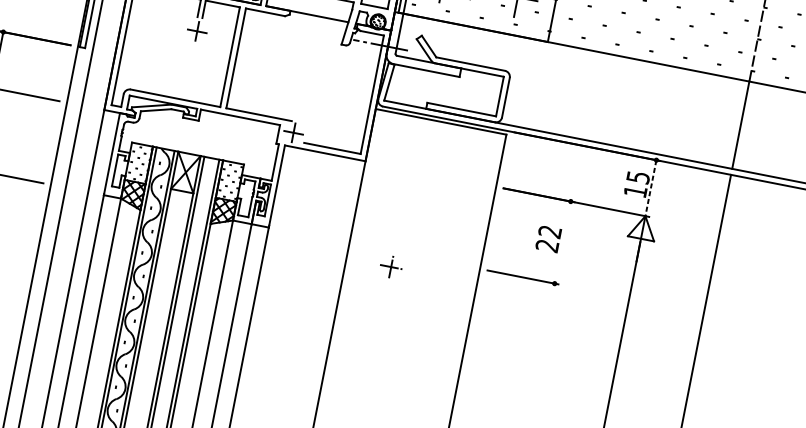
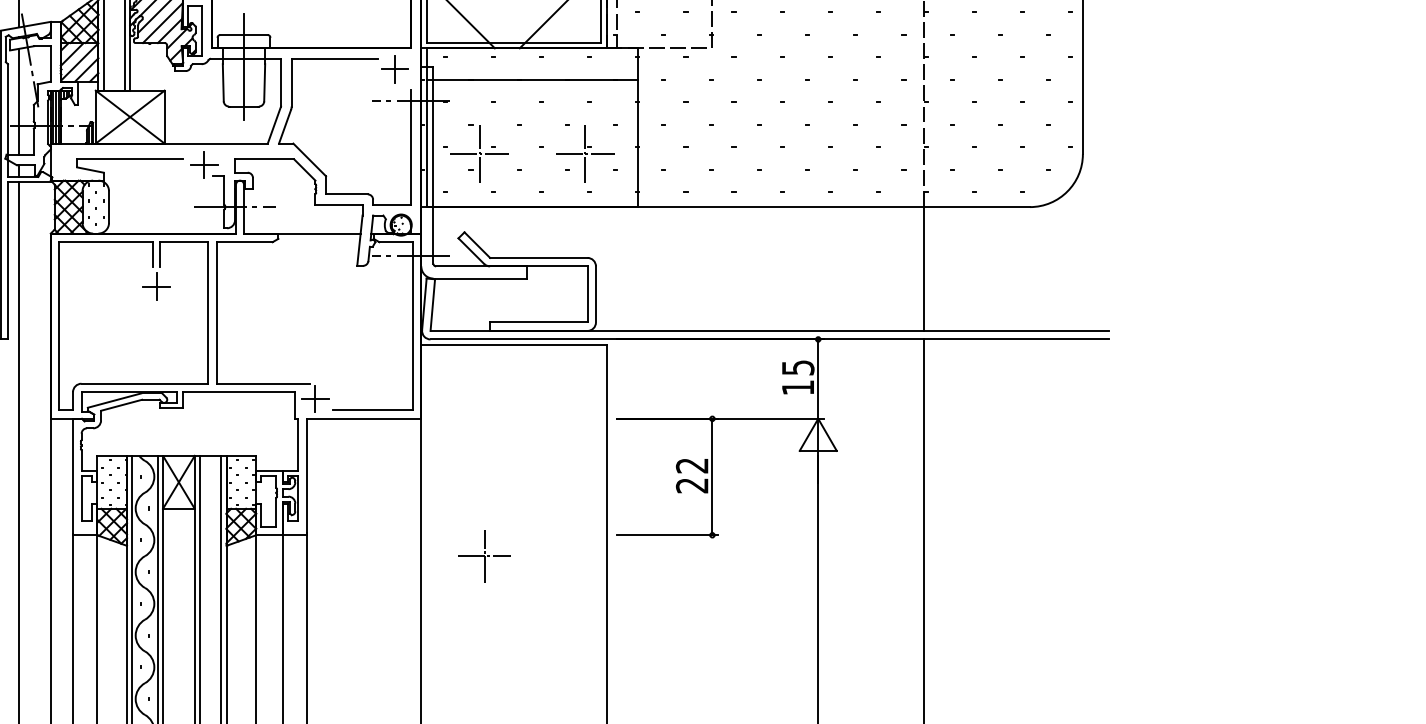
line: (651, 188) -> (818, 379), dashed -> solid
line: (562, 242) -> (712, 476), added
part: (391, 267) -> (484, 556), size x1.67

